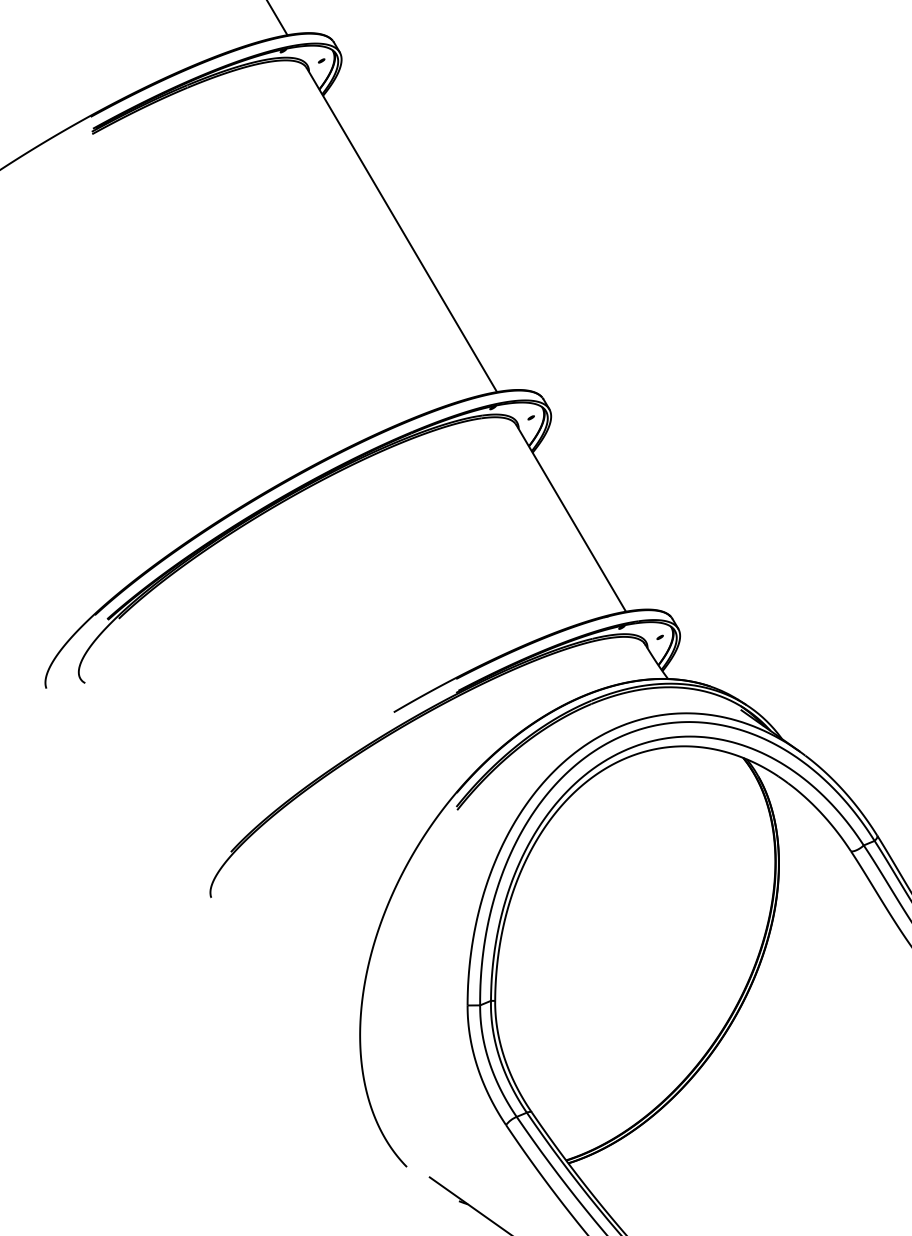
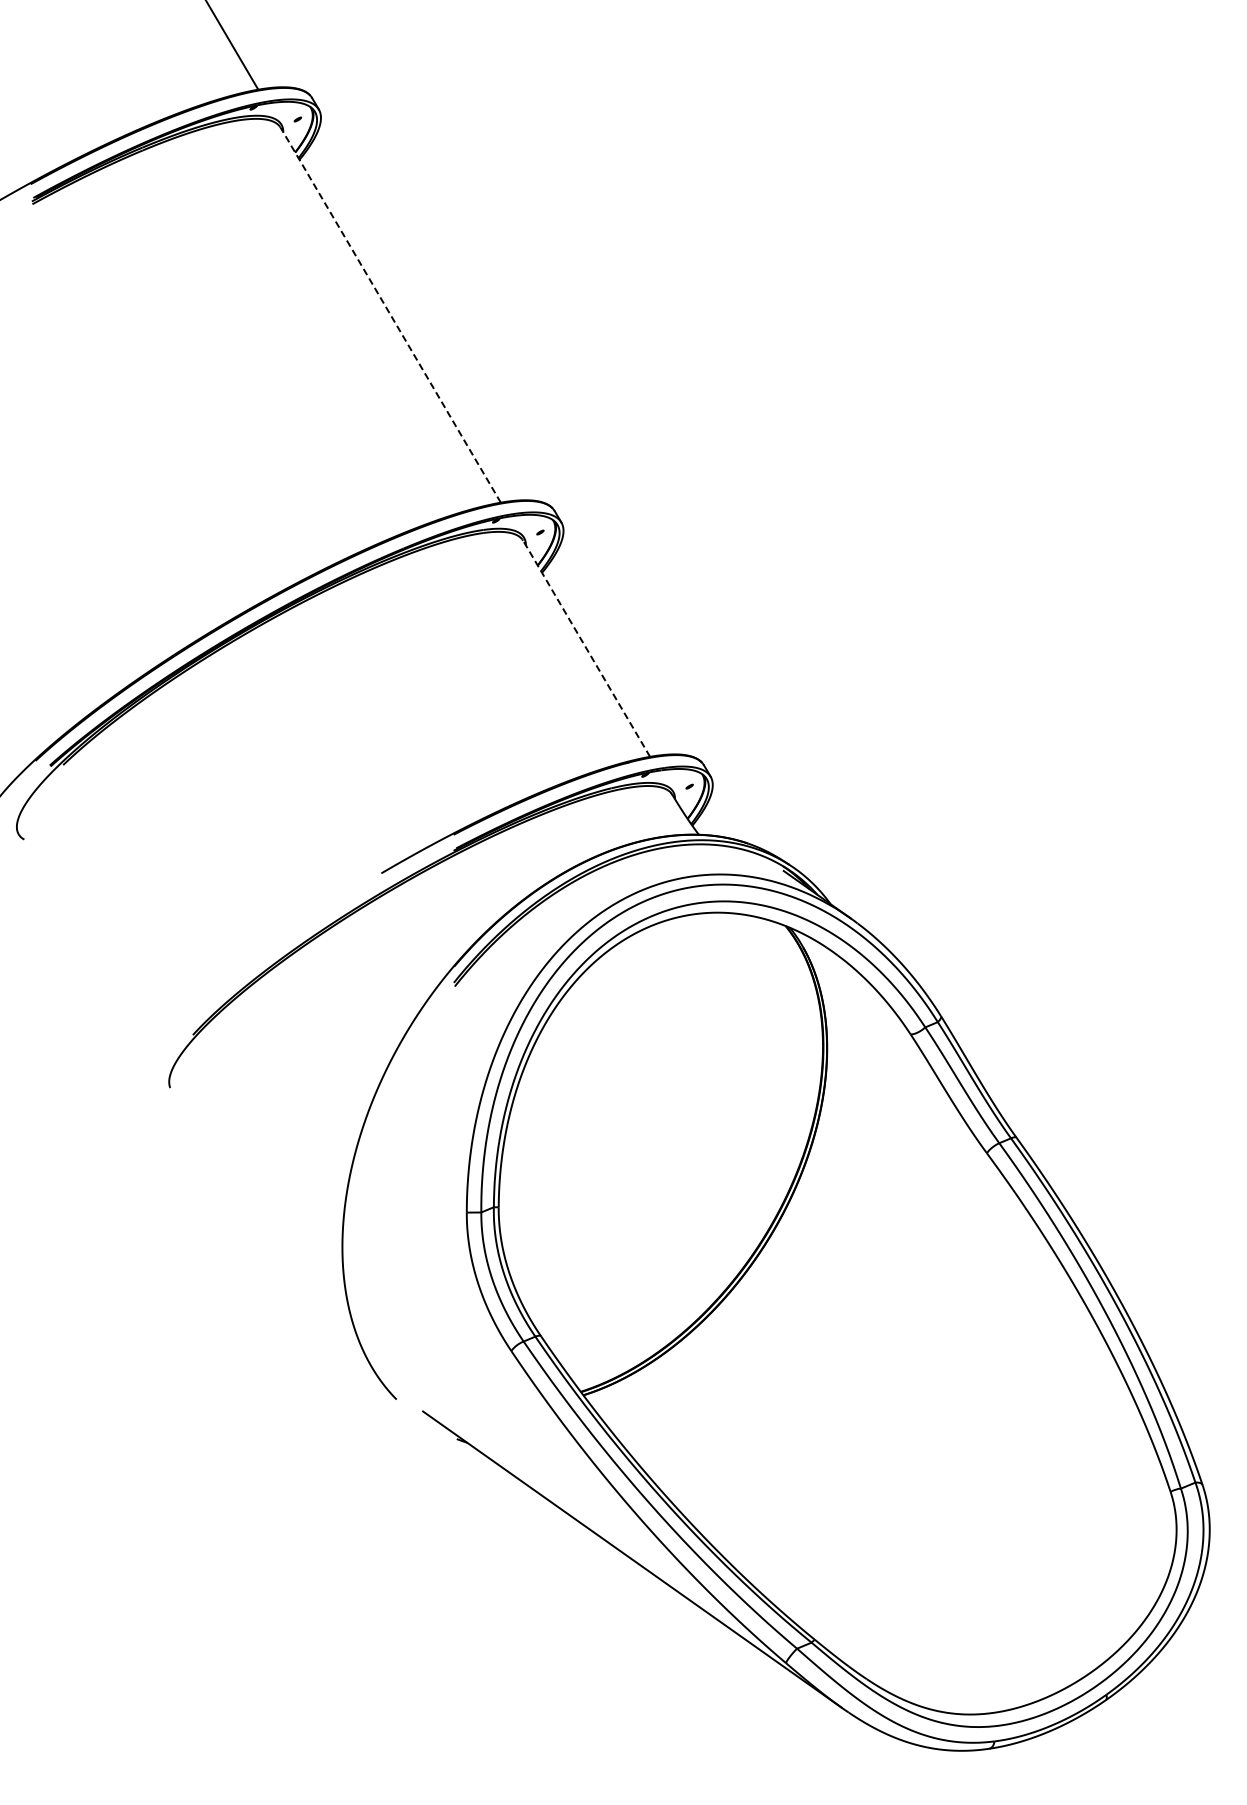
line: (401, 229) -> (390, 314), solid -> dashed
line: (571, 518) -> (586, 648), solid -> dashed

